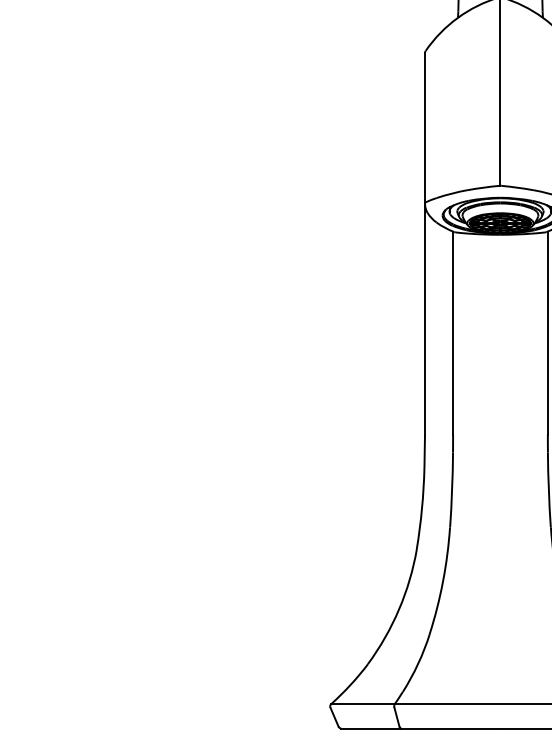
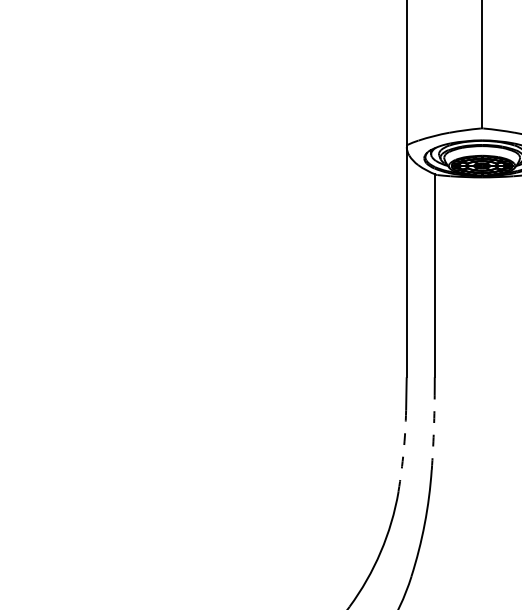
arc: (452, 489) -> (434, 432), solid -> dashed
arc: (422, 508) -> (404, 451), solid -> dashed

